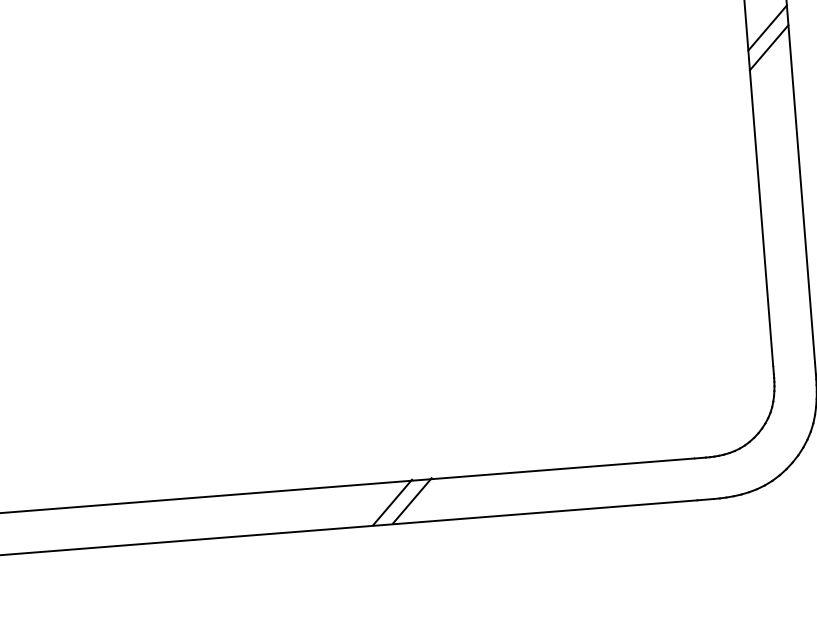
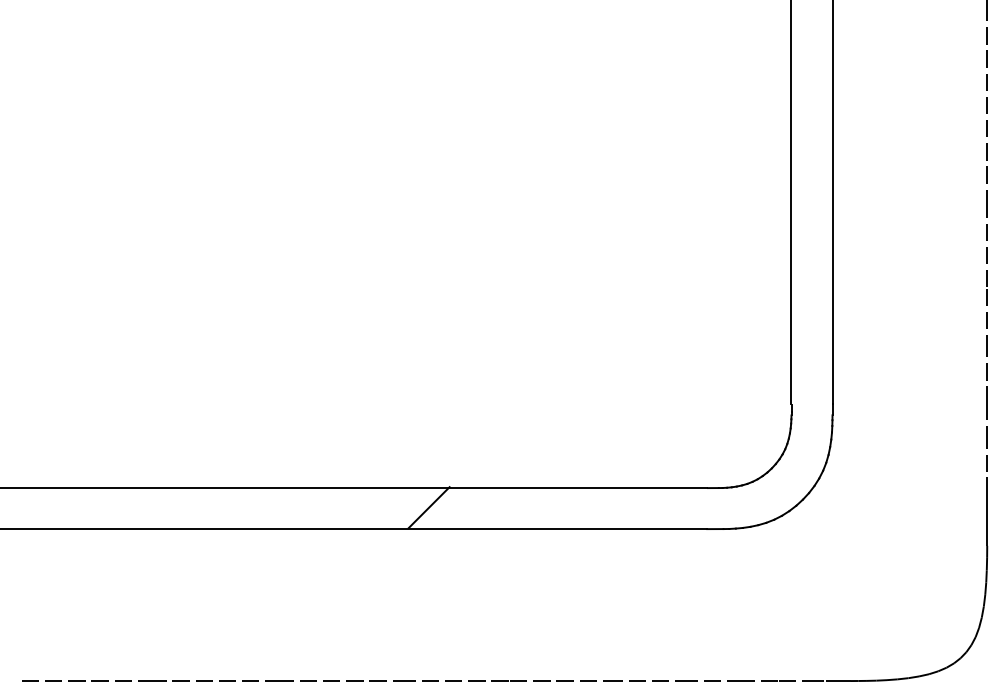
line: (767, 27) -> (811, 73), removed
line: (768, 47) -> (811, 92), removed
line: (392, 502) -> (409, 507), removed

